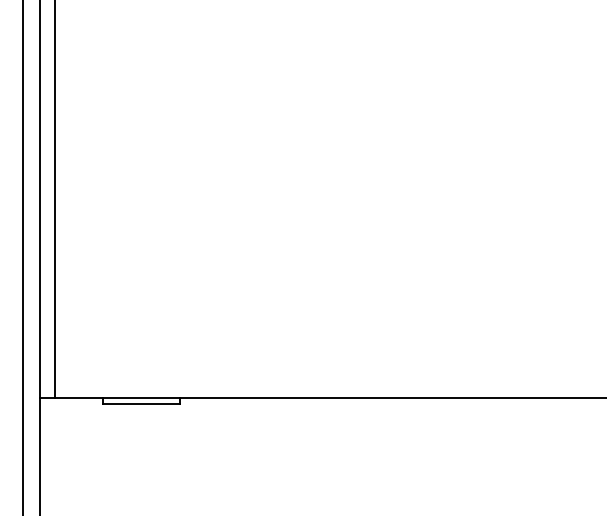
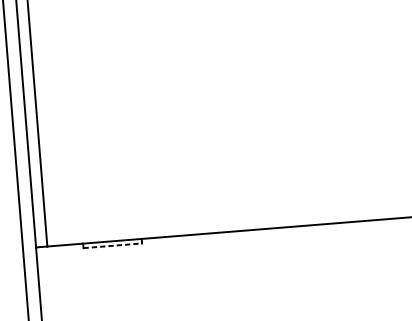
line: (141, 404) -> (112, 245), solid -> dashed

